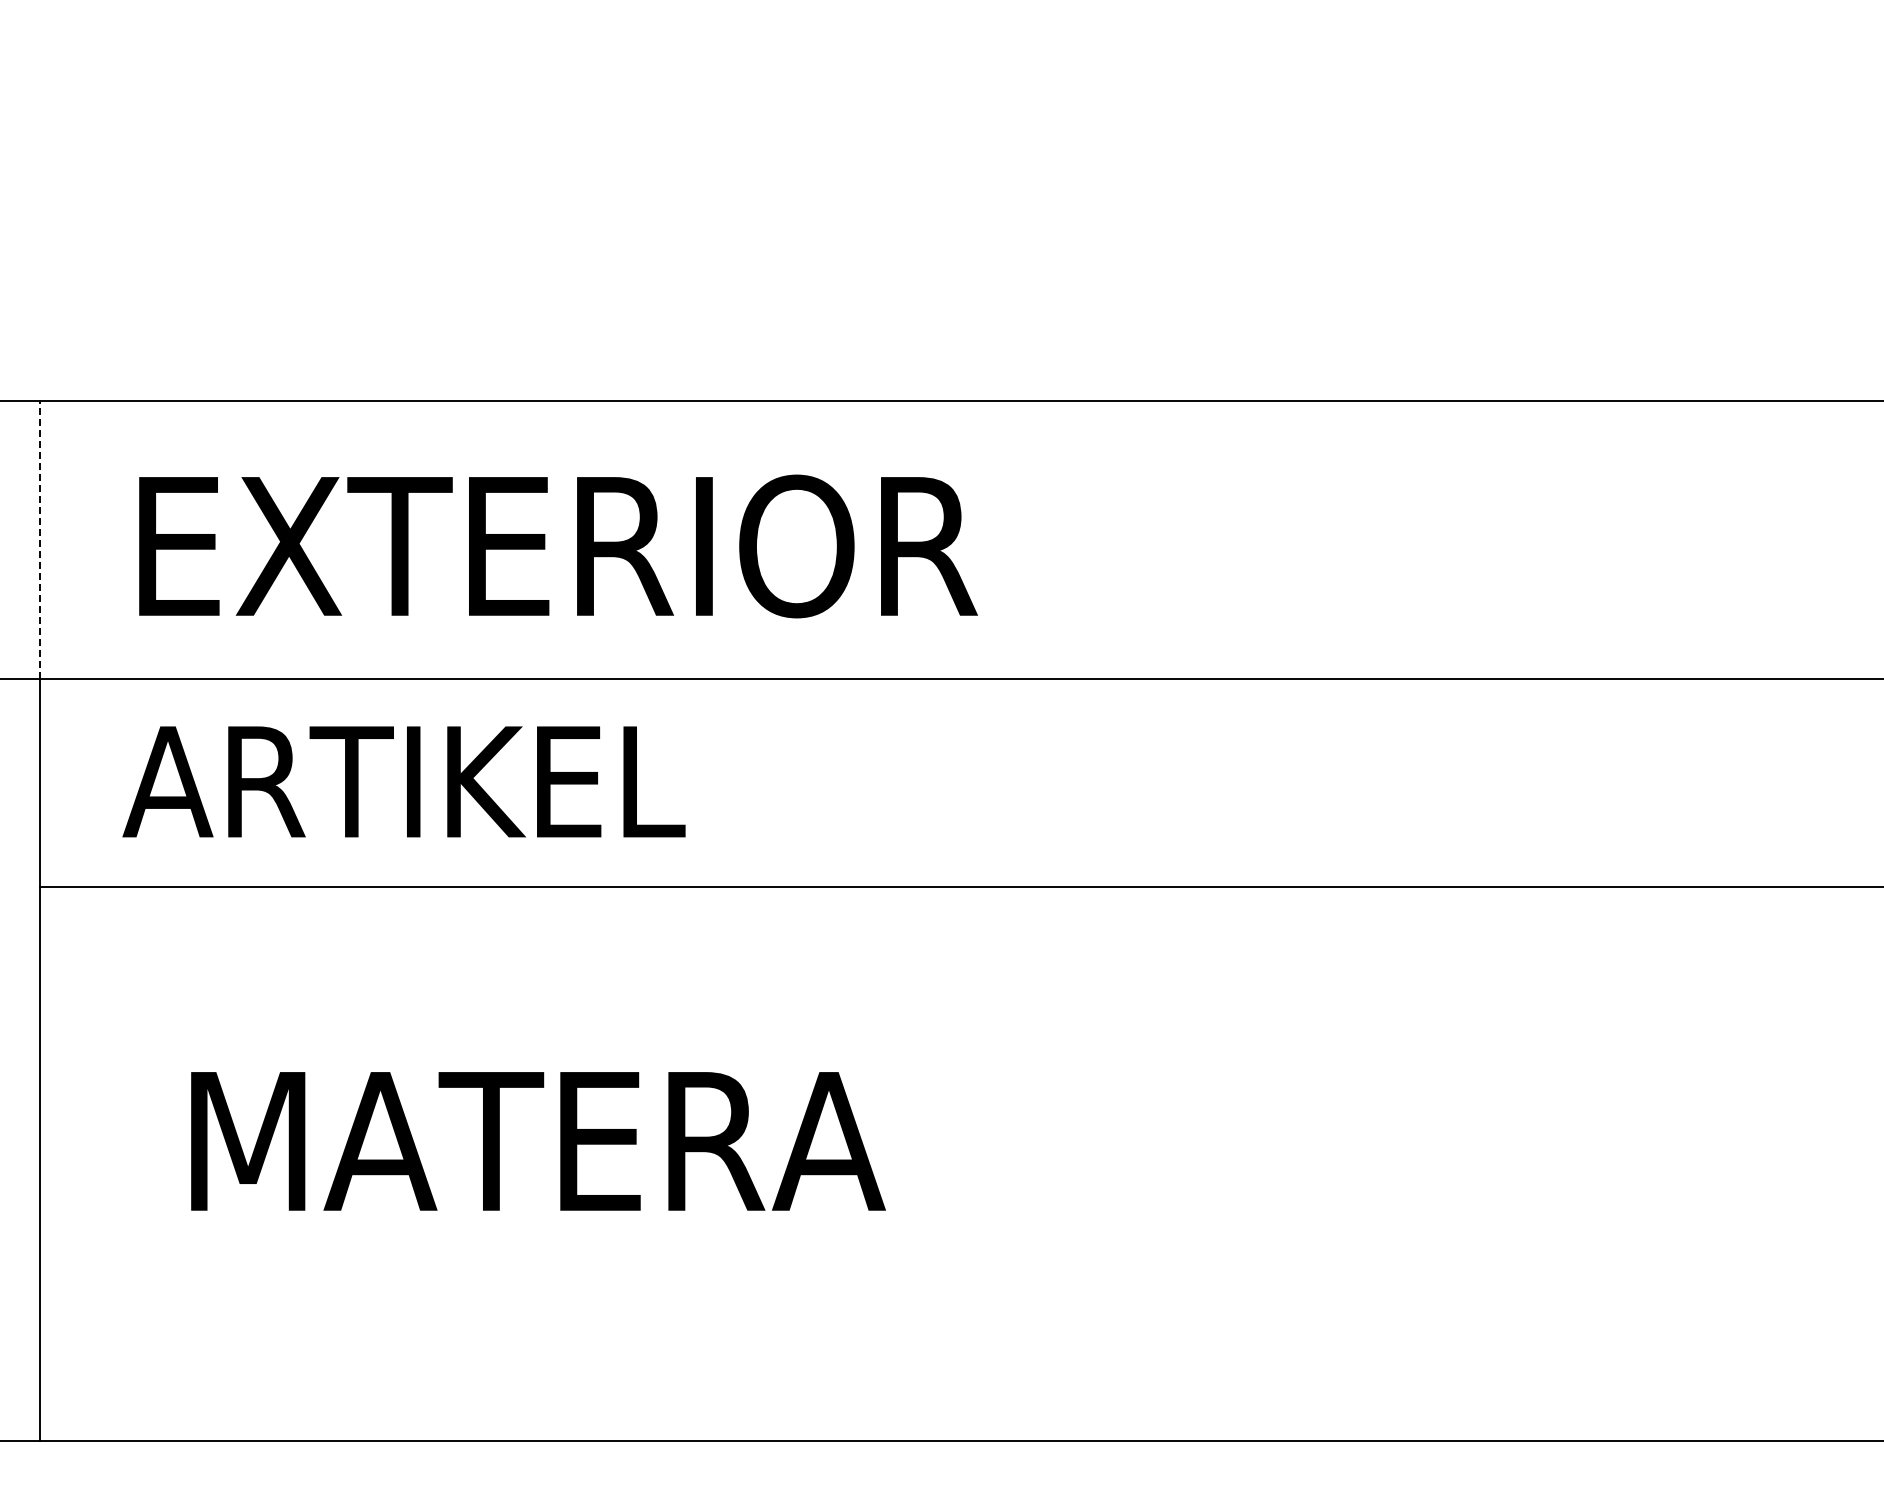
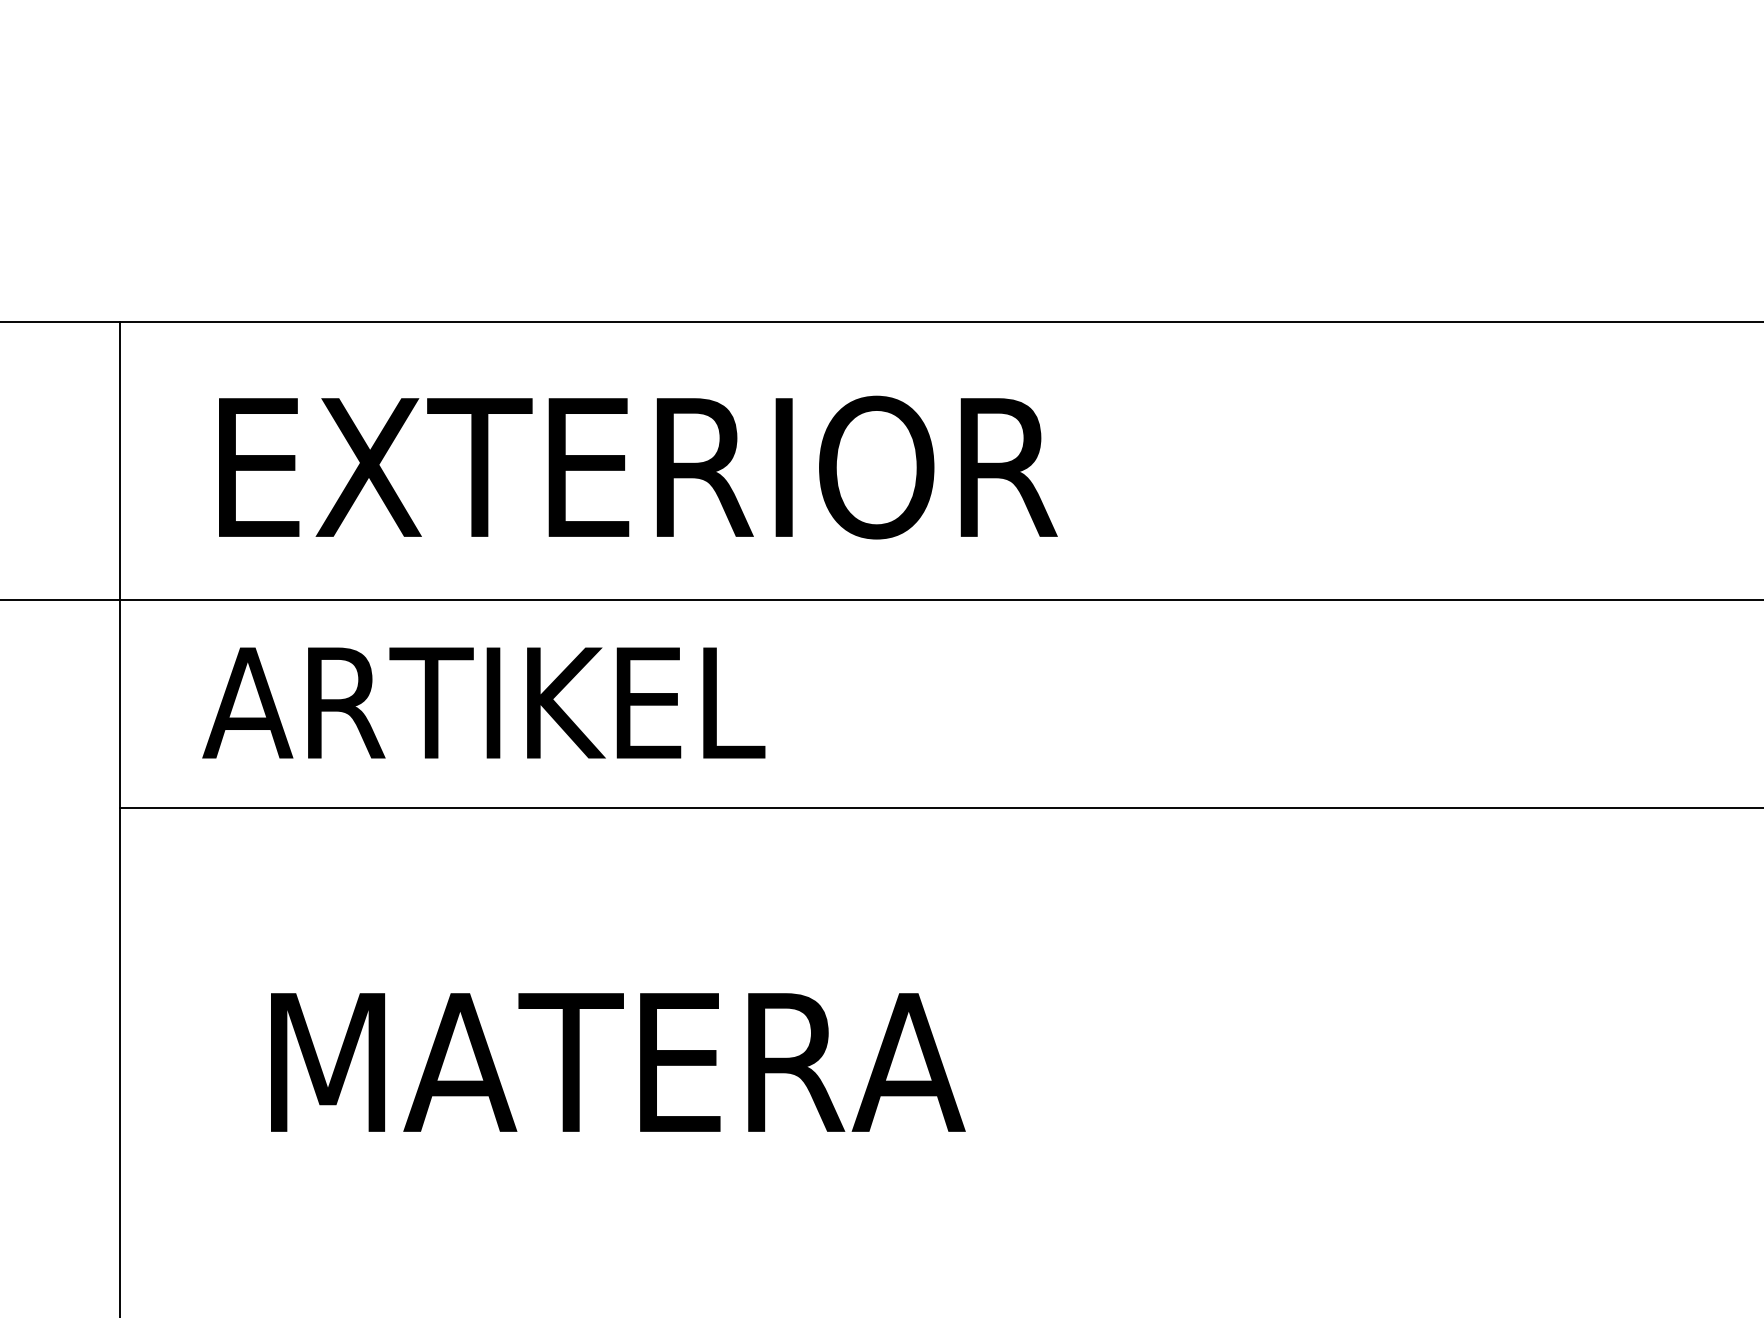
line: (40, 539) -> (120, 460), dashed -> solid

